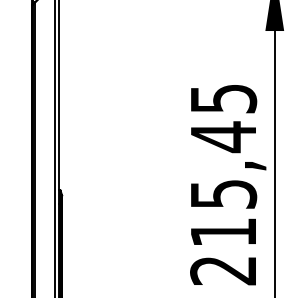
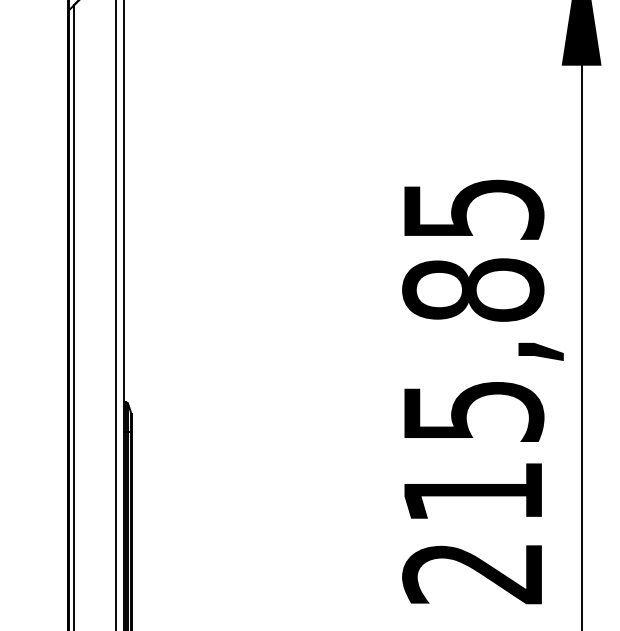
text: (223, 137) -> (473, 291), 215,45 -> 215,85

